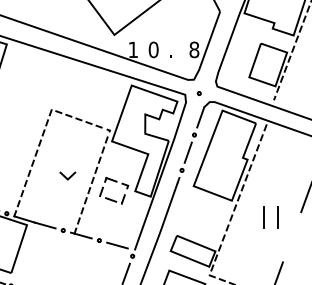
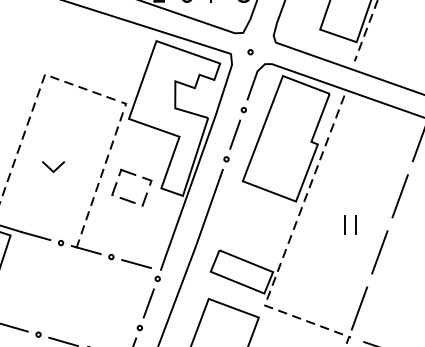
line: (66, 176) -> (51, 167), moved
part: (270, 217) -> (349, 224), size x0.62
line: (291, 237) -> (379, 252), added

